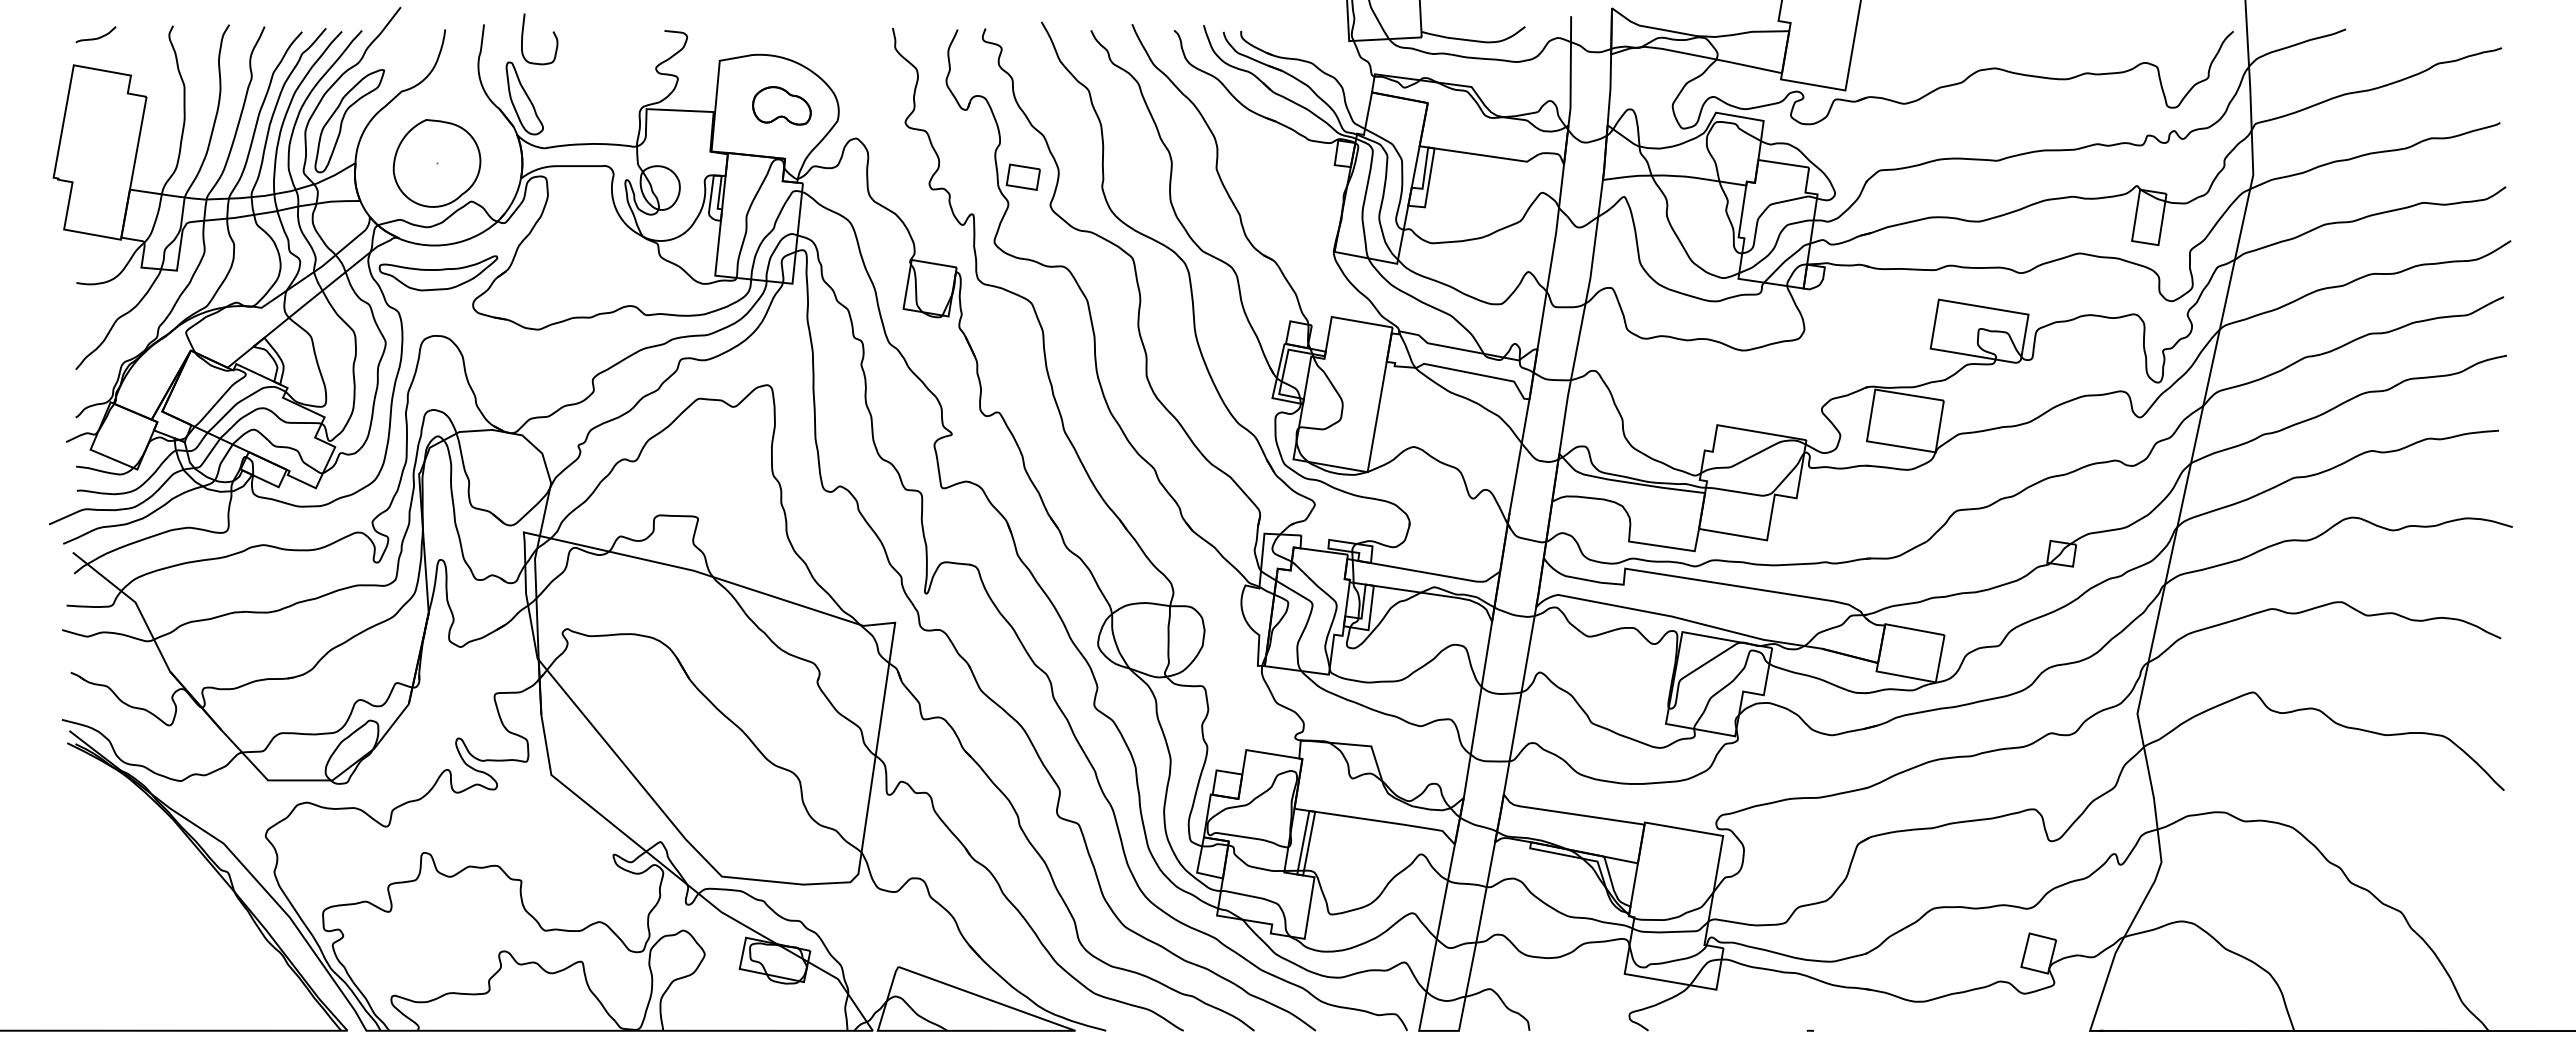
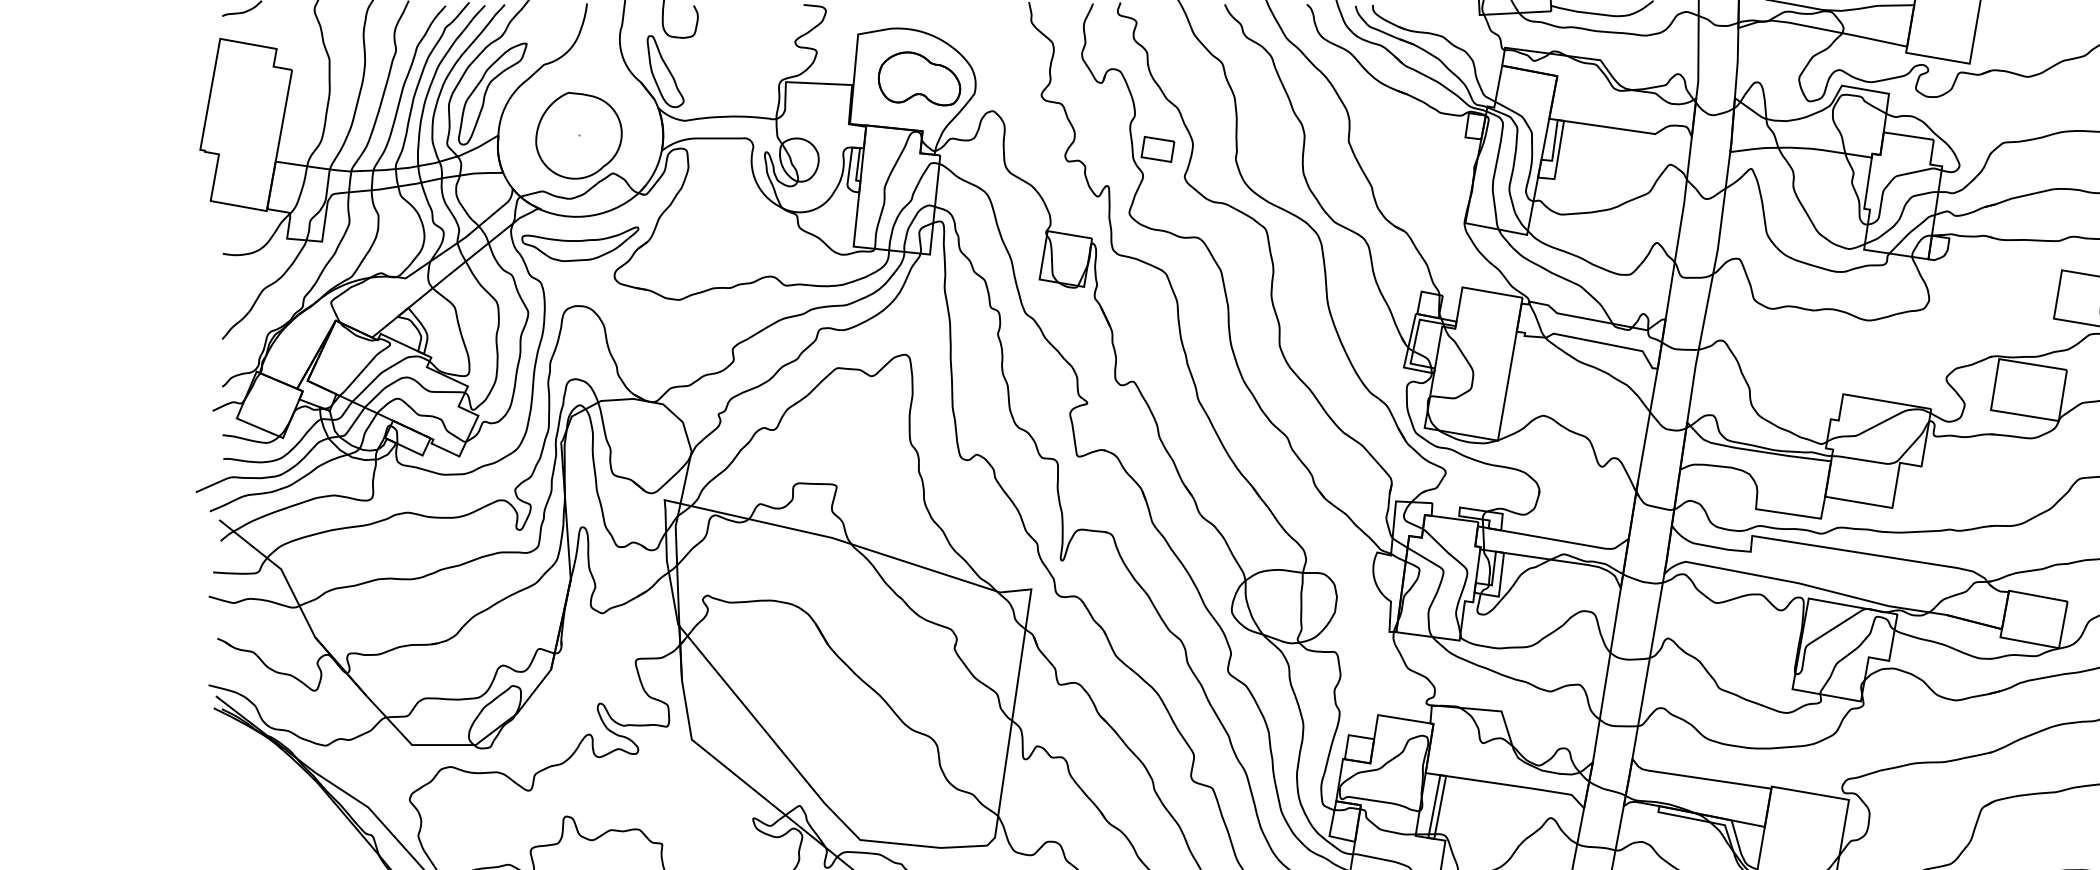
part: (781, 105) -> (919, 78), size x1.43

